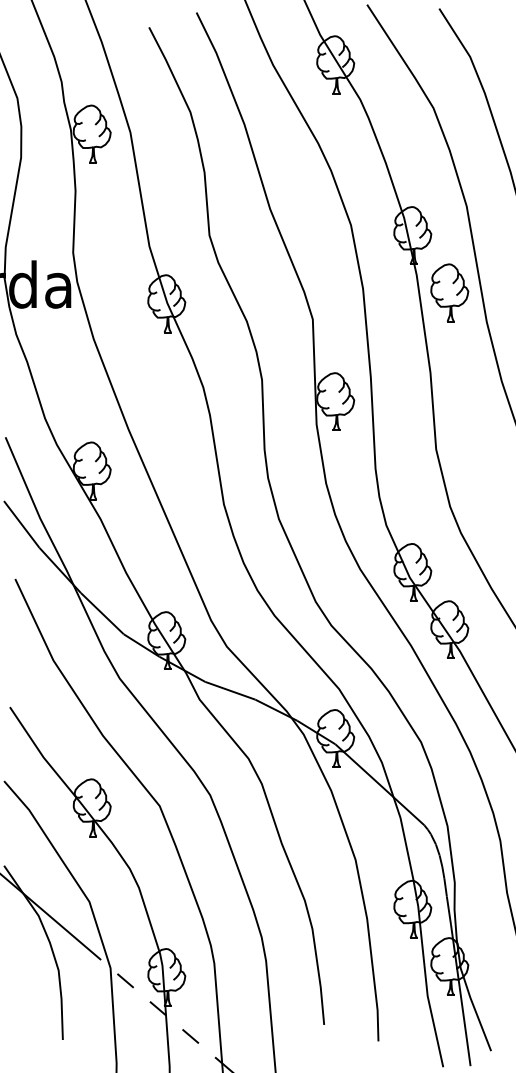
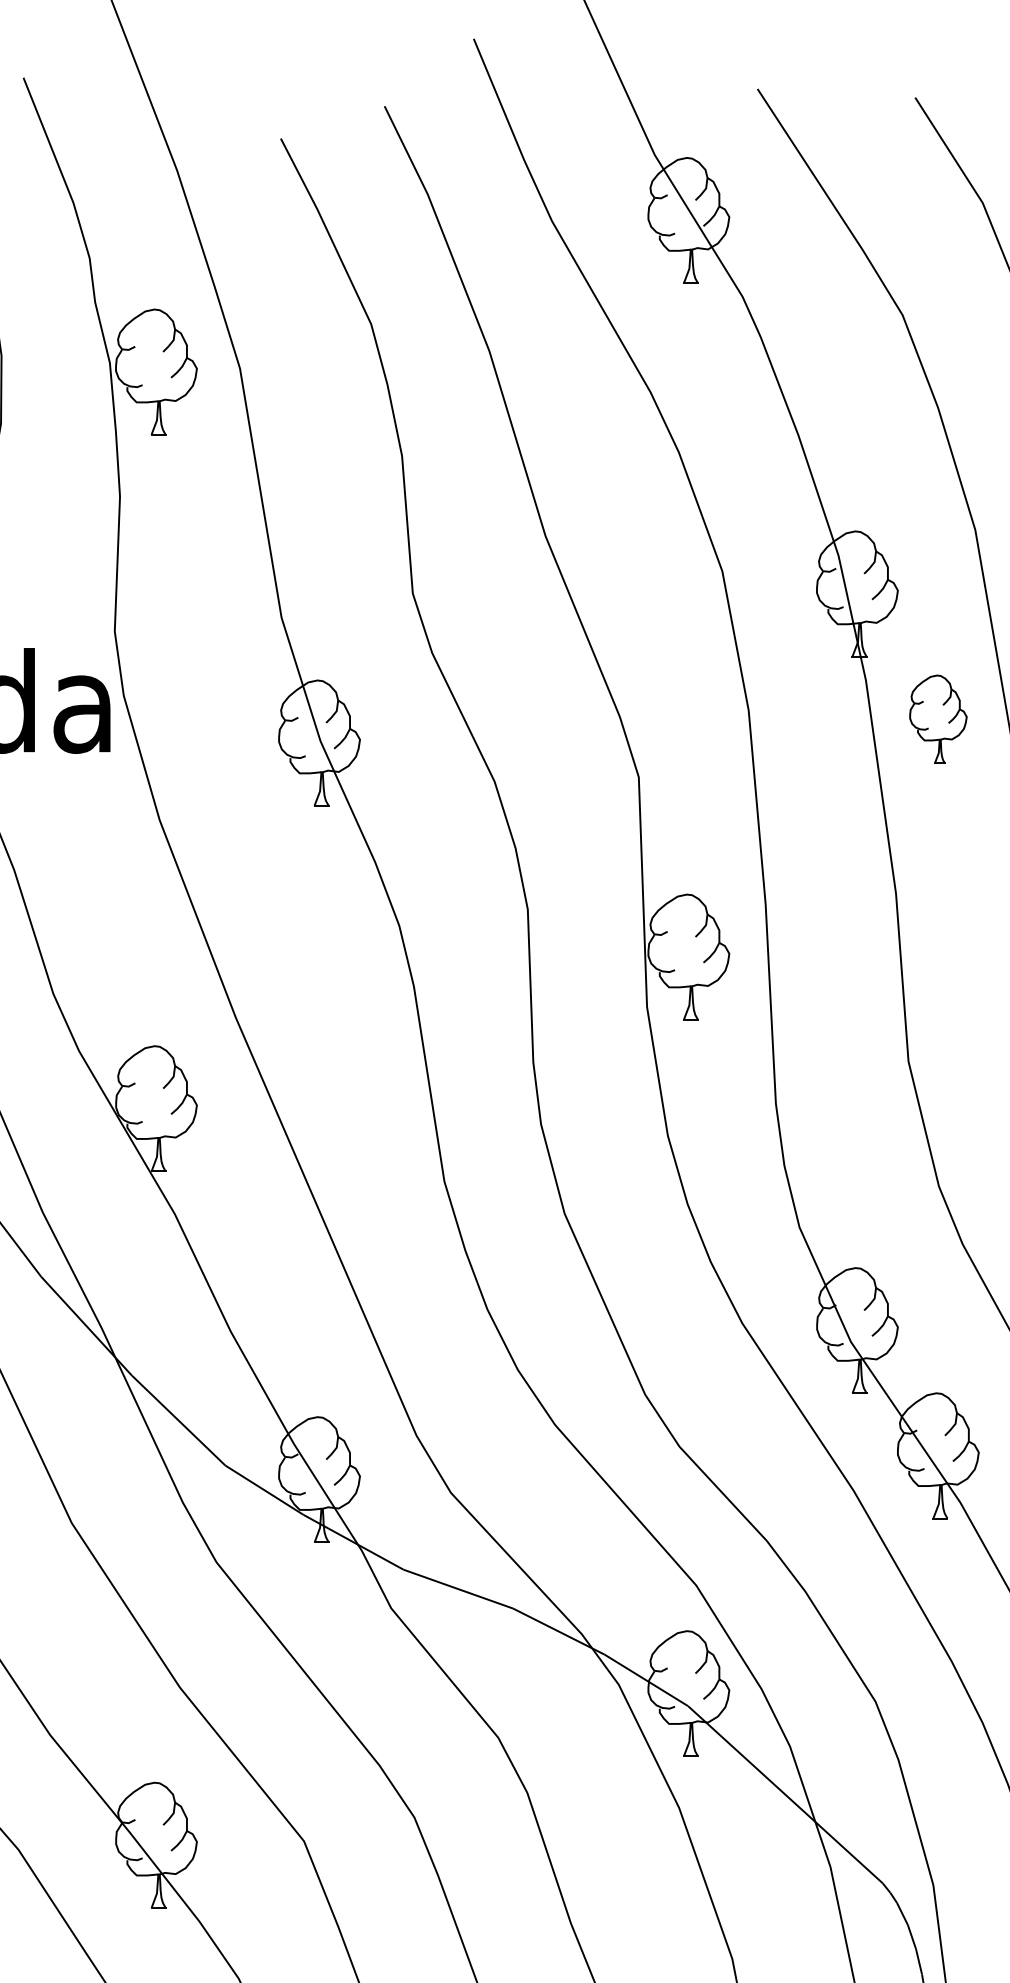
part: (449, 292) -> (937, 718), size x0.7

